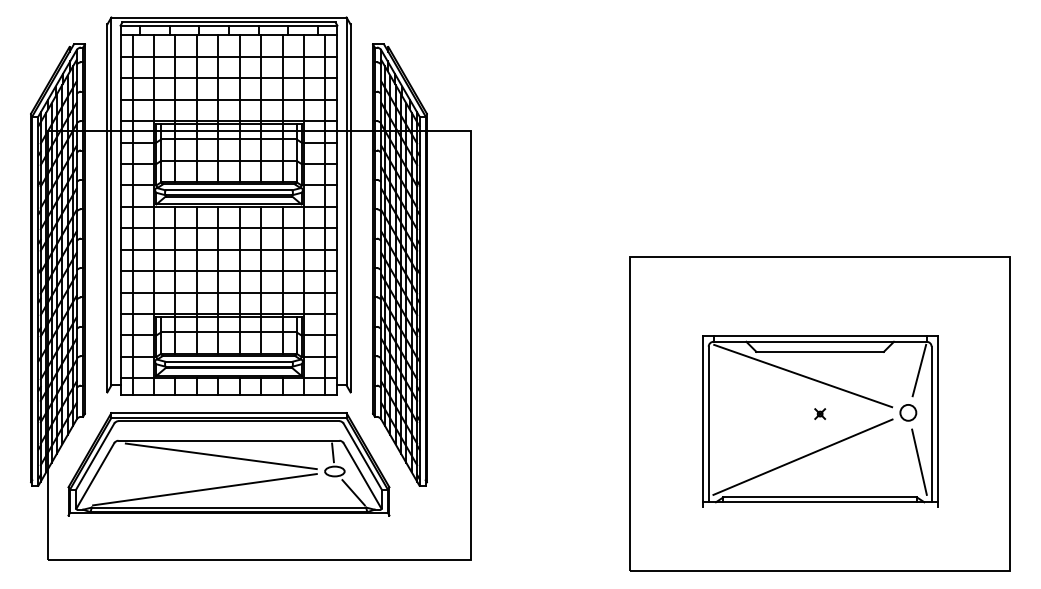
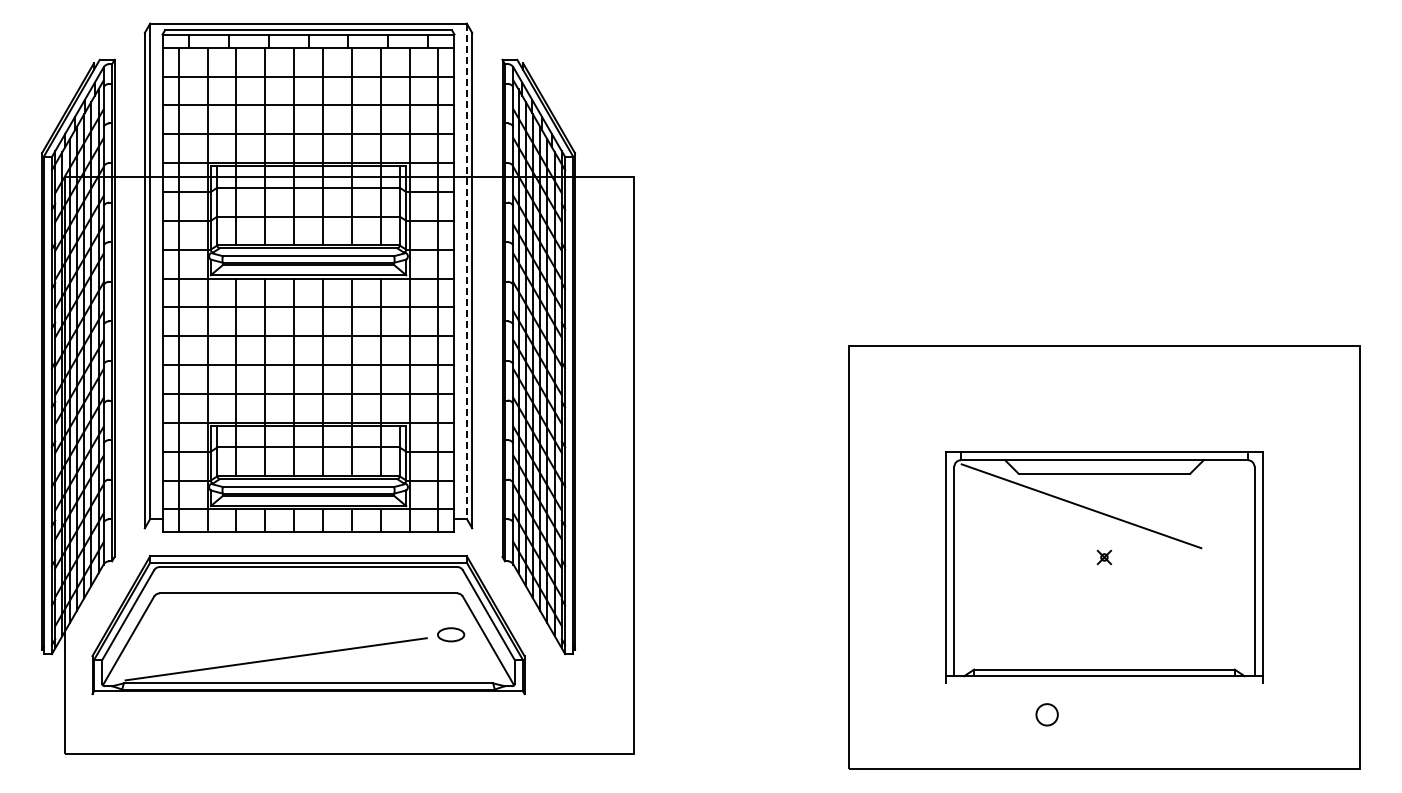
line: (346, 201) -> (466, 271), solid -> dashed
line: (919, 370) -> (1238, 498), removed
circle: (907, 412) -> (1046, 714), moved
line: (332, 452) -> (448, 609), removed
line: (220, 456) -> (297, 614), removed
line: (802, 457) -> (1080, 615), removed
line: (919, 462) -> (1238, 622), removed
line: (353, 492) -> (476, 663), removed

